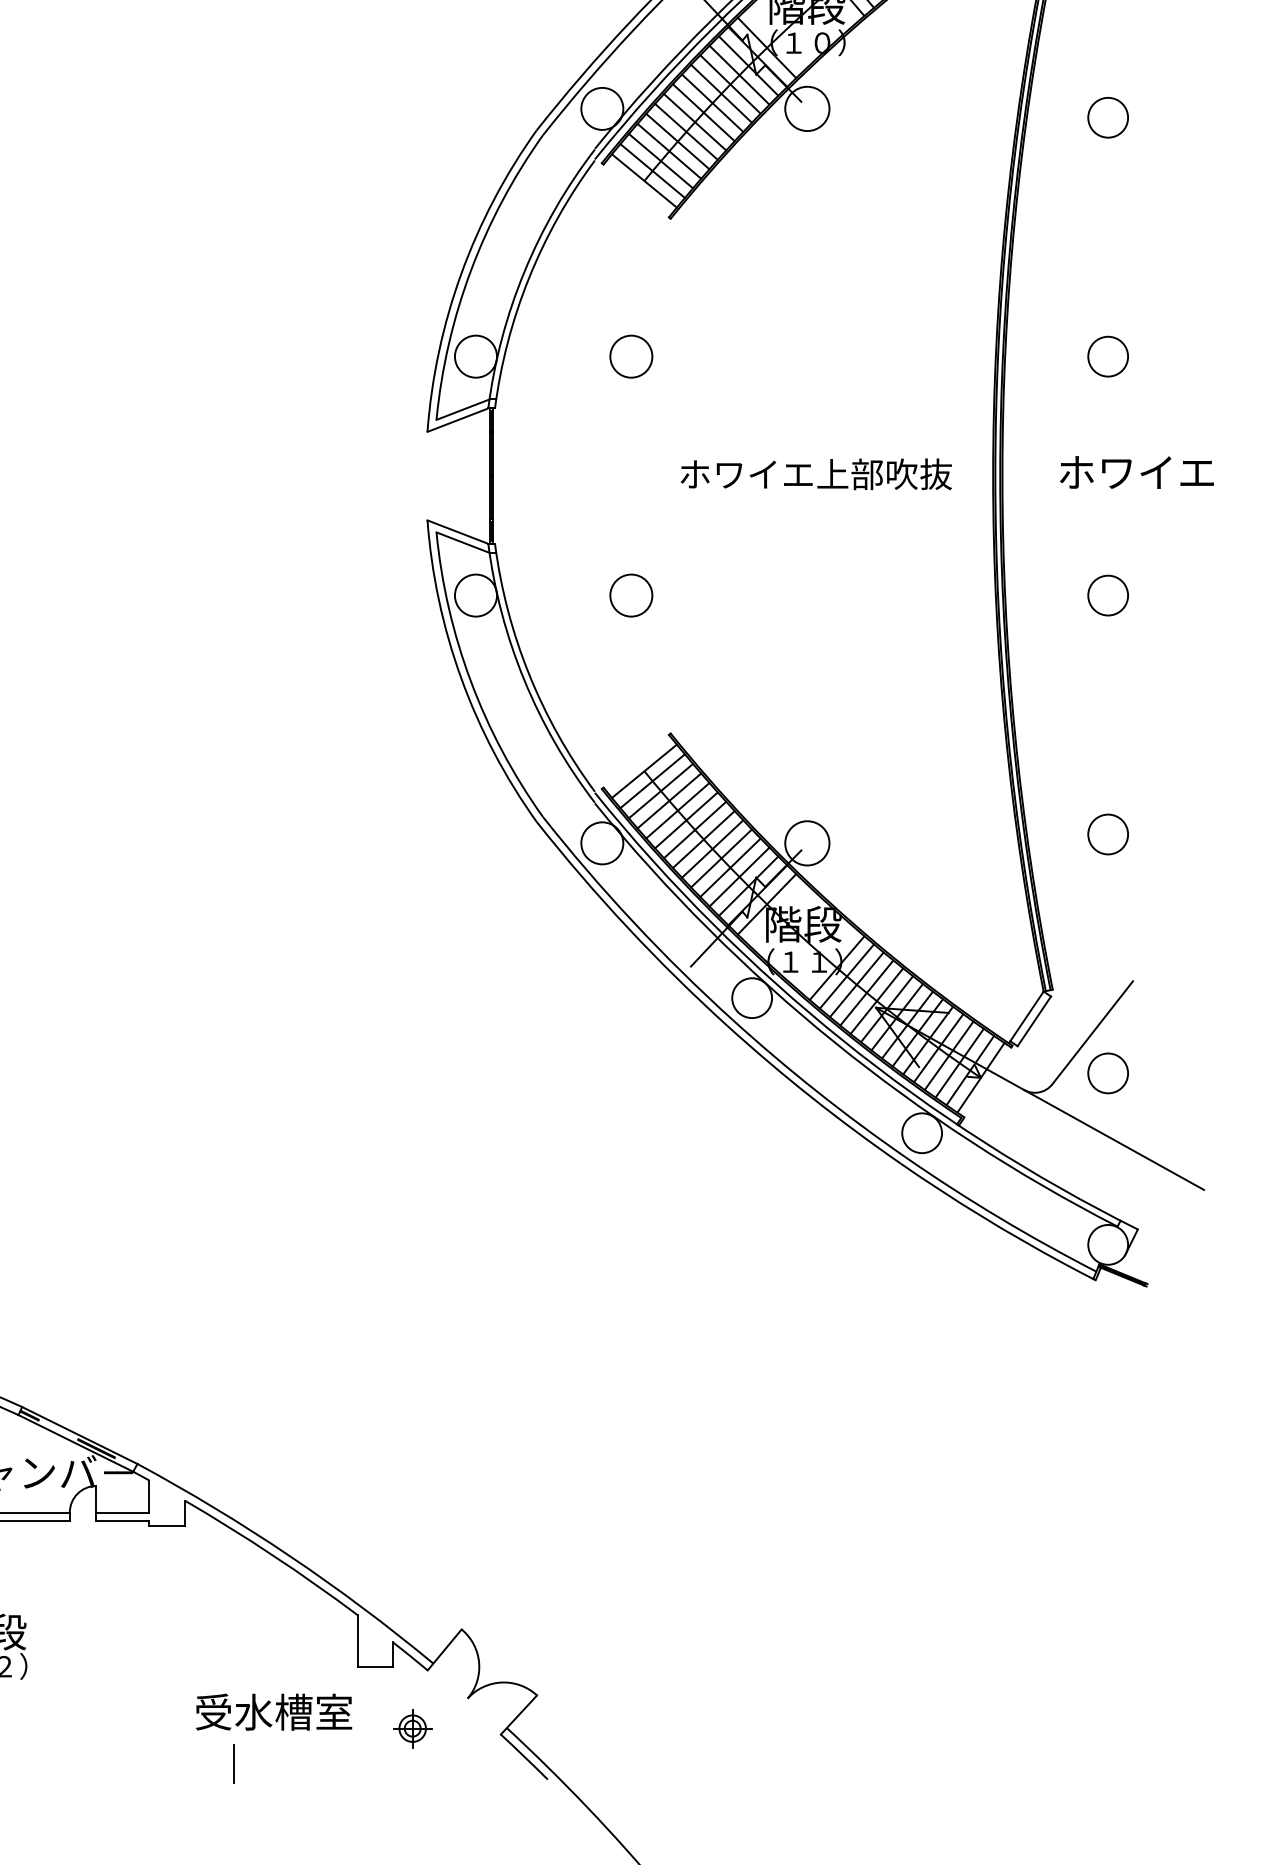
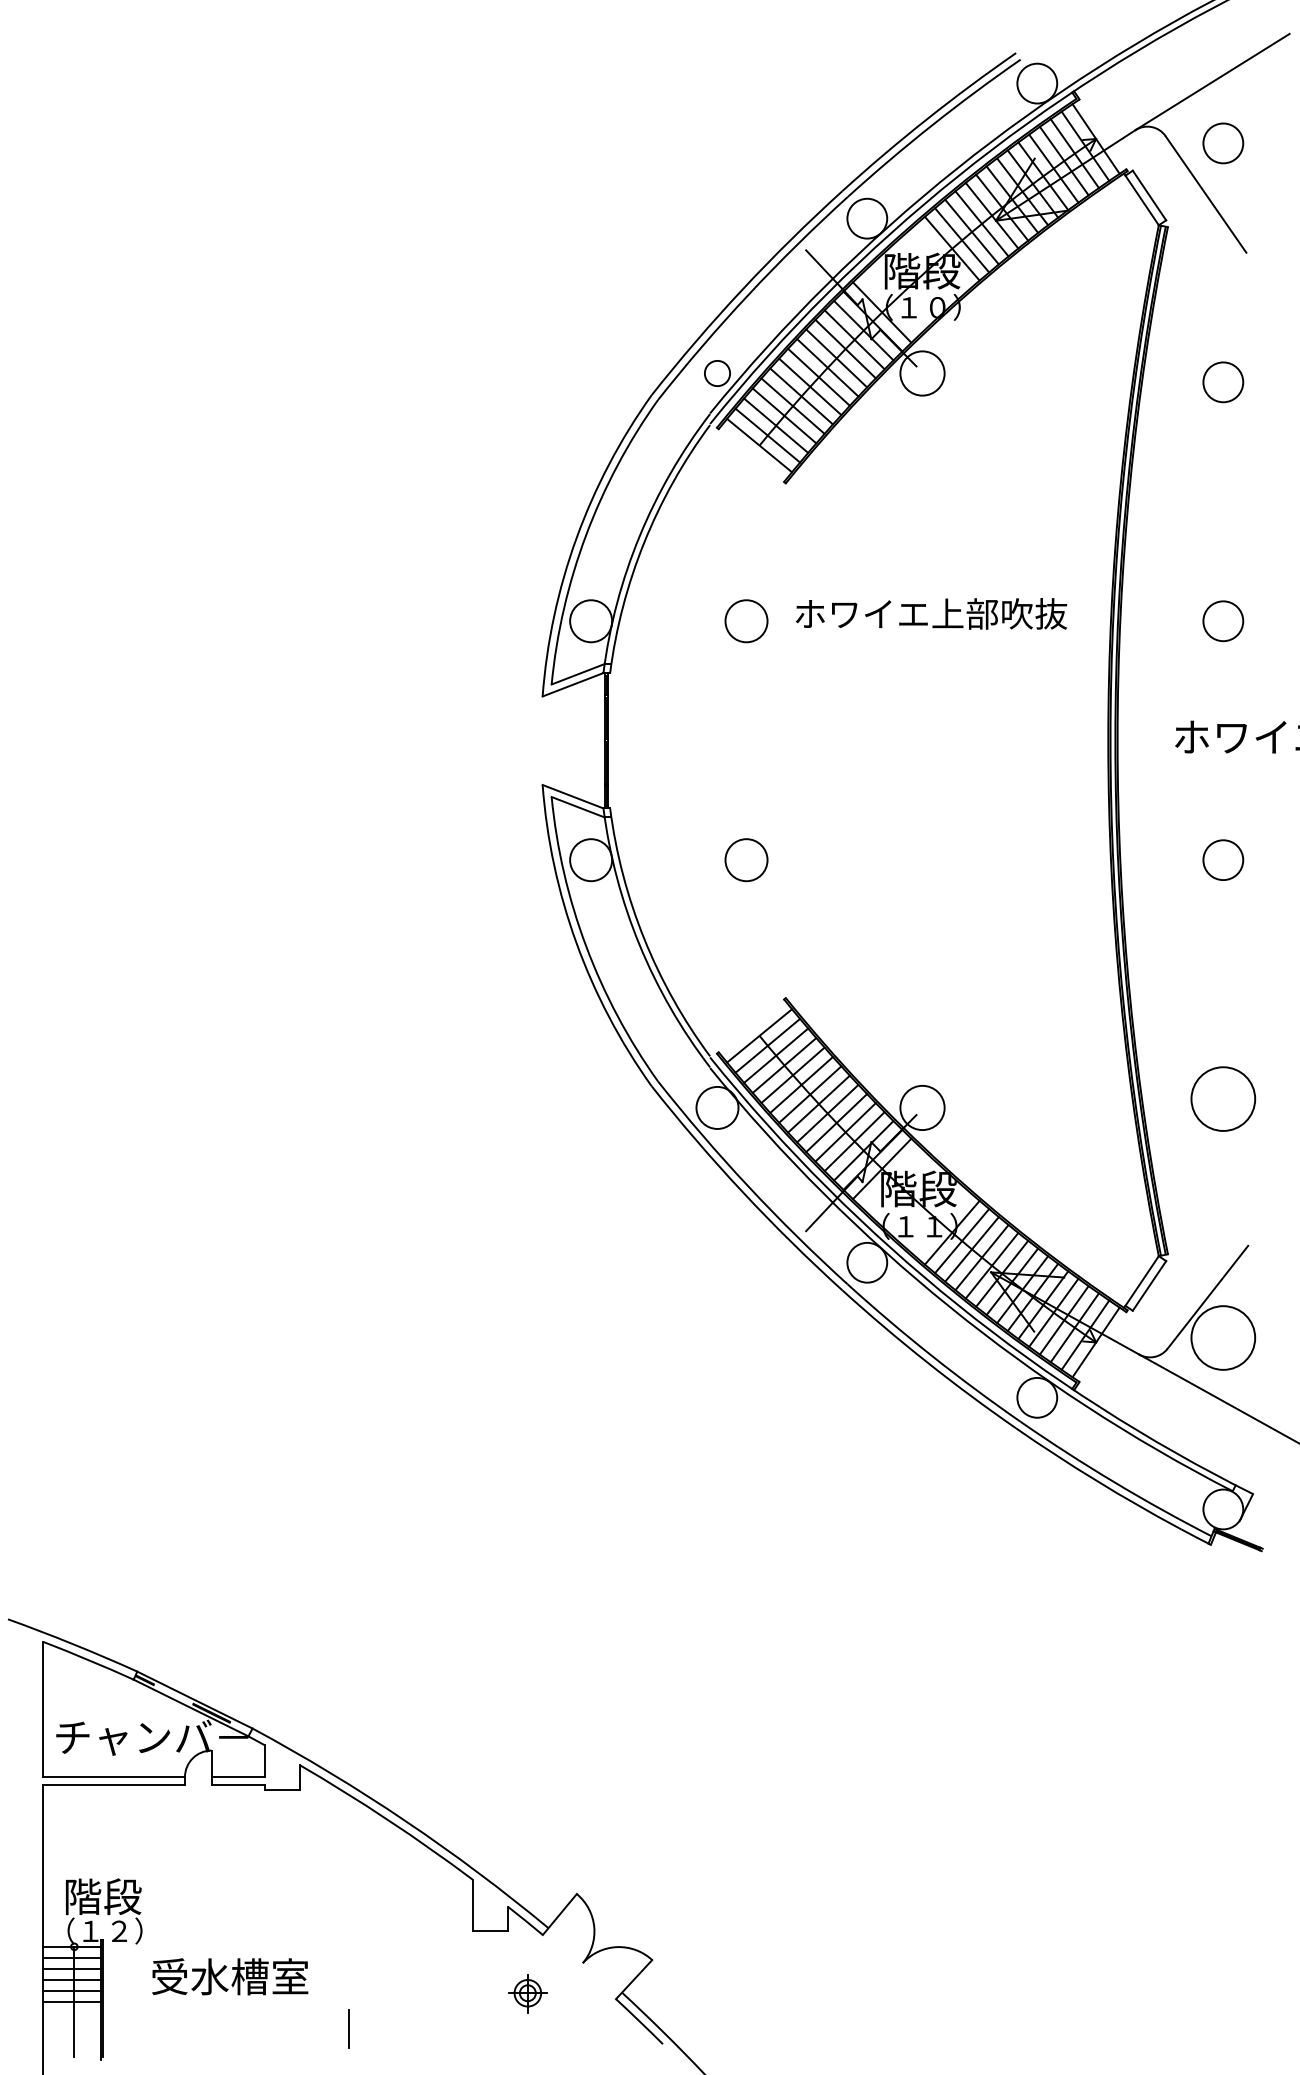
circle: (602, 108) -> (717, 373), size x0.6
text: (816, 473) -> (931, 613), moved
circle: (1108, 834) -> (1223, 1099), size x1.6
circle: (1108, 1072) -> (1223, 1337), size x1.6
text: (274, 1711) -> (230, 1976), moved

